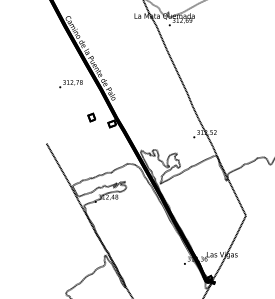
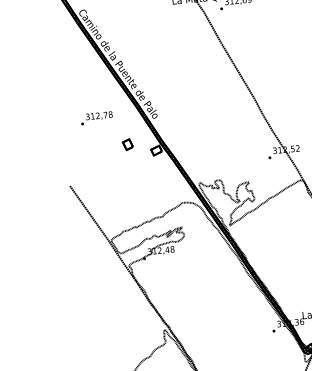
text: (70, 84) -> (96, 118), moved

